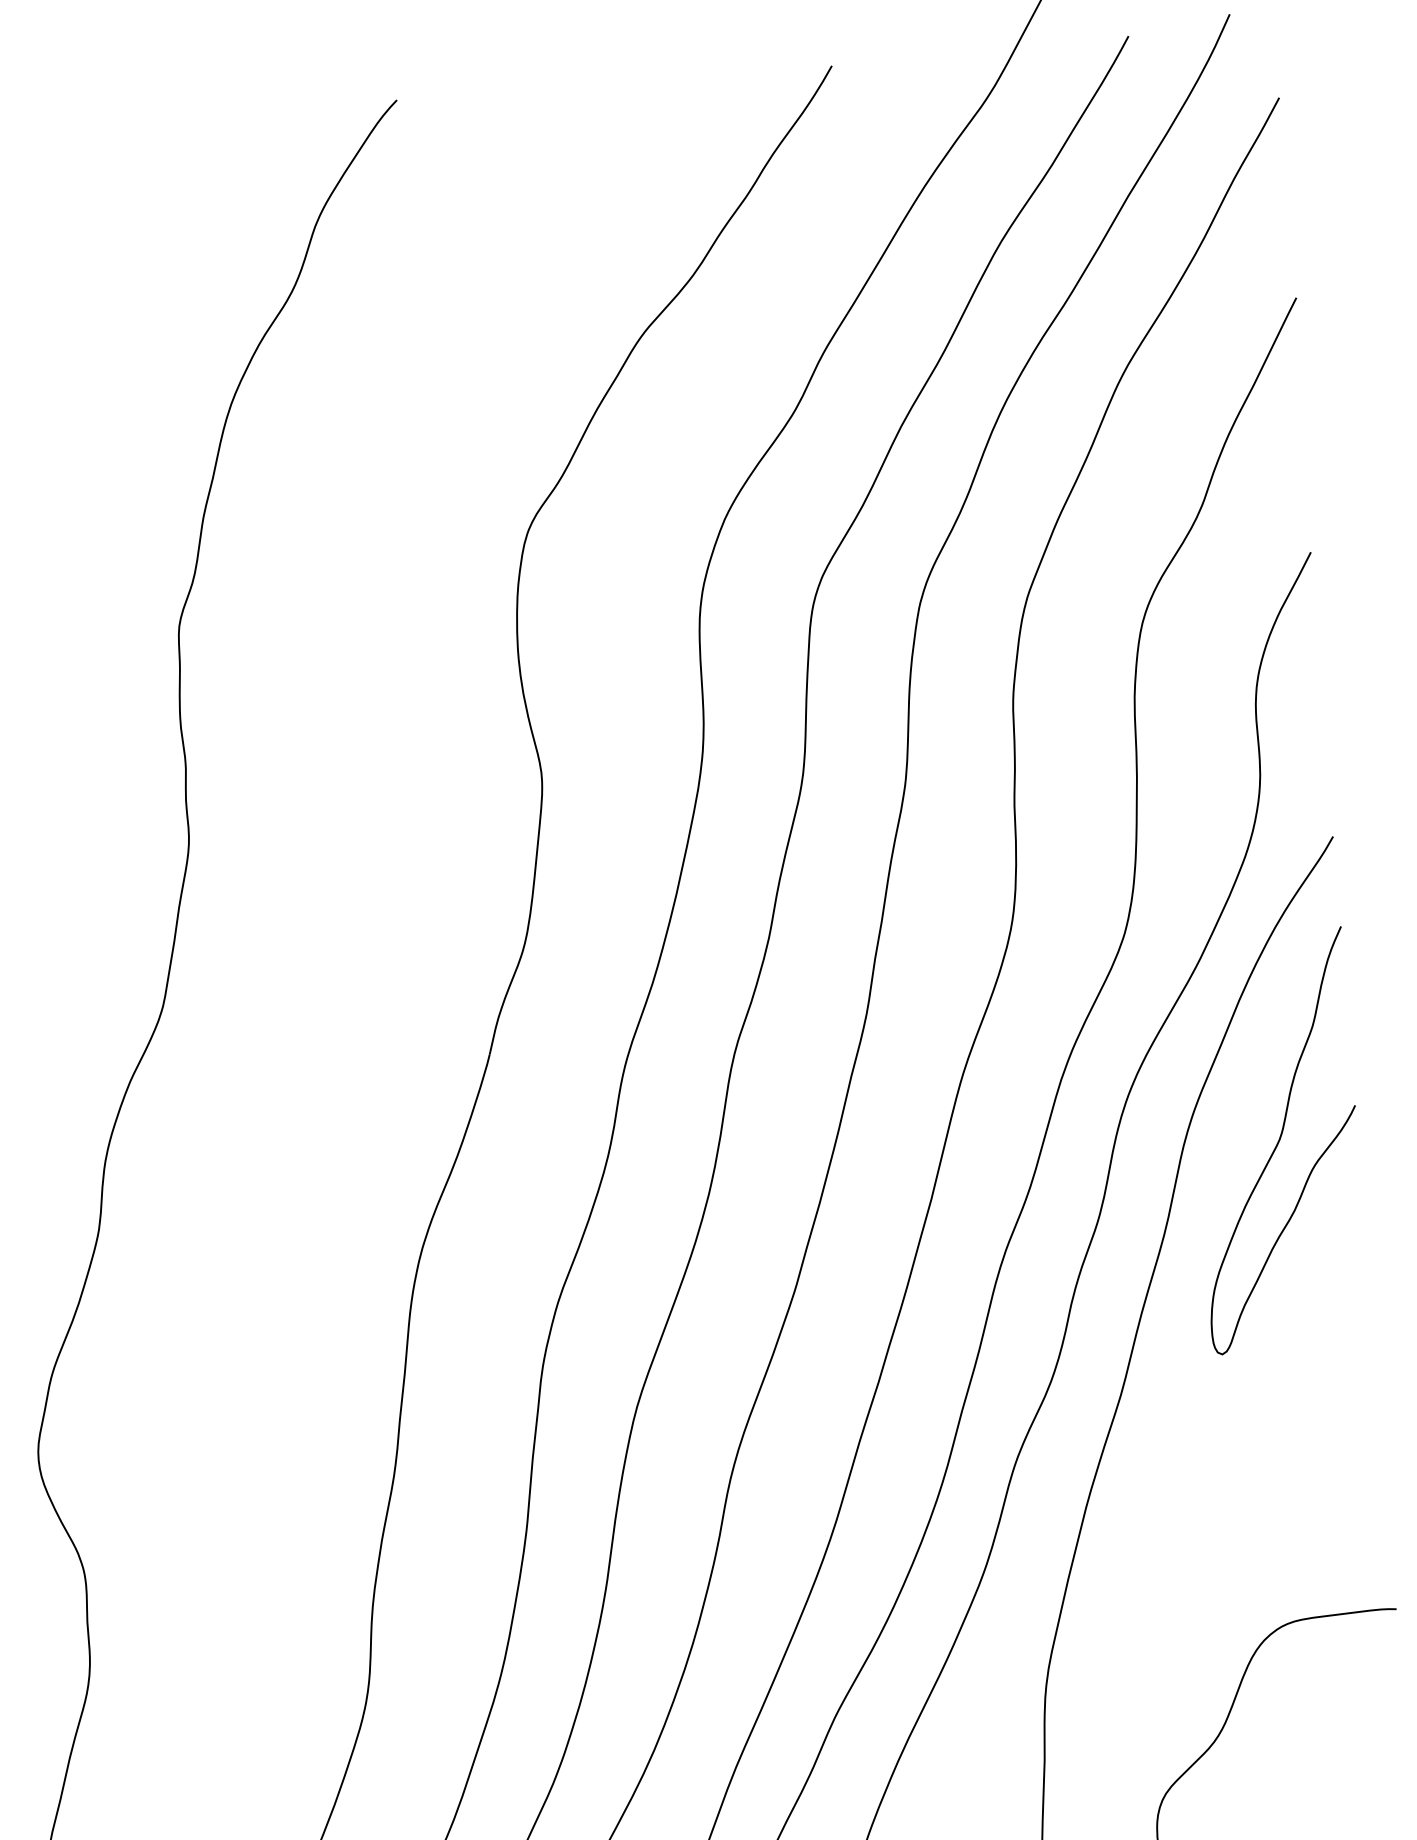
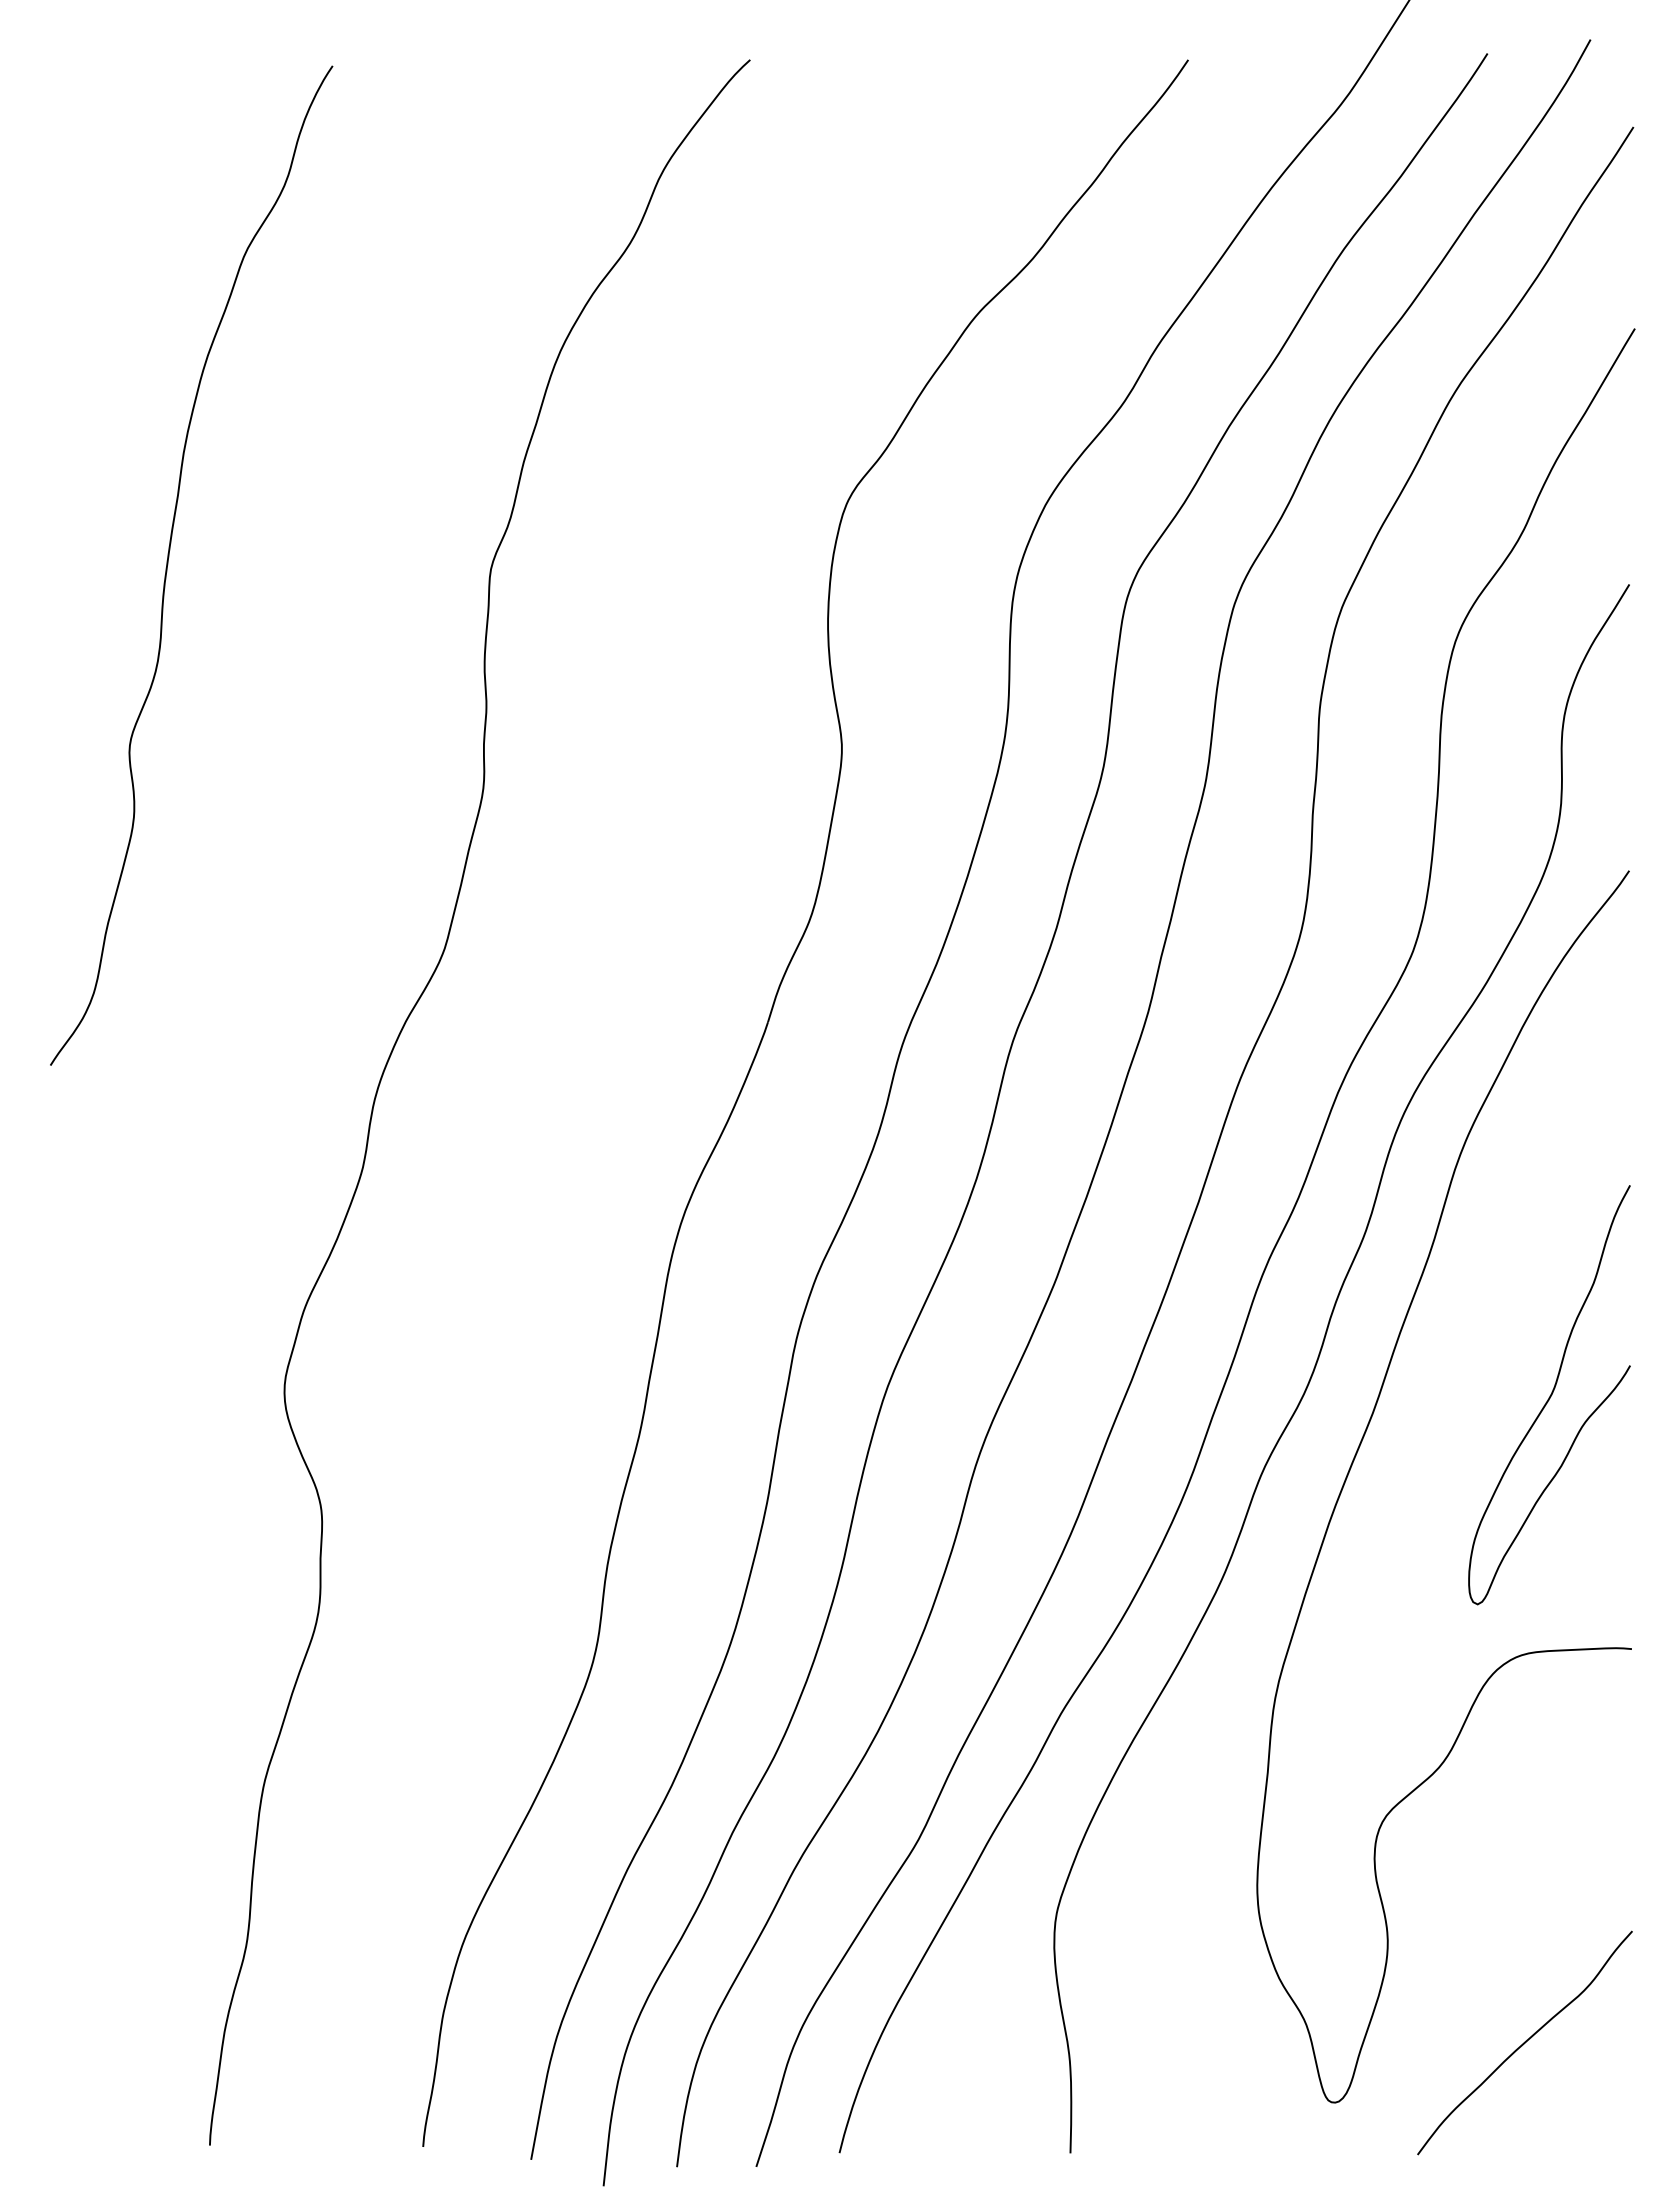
curve: (1277, 1141) -> (1549, 1395), moved

